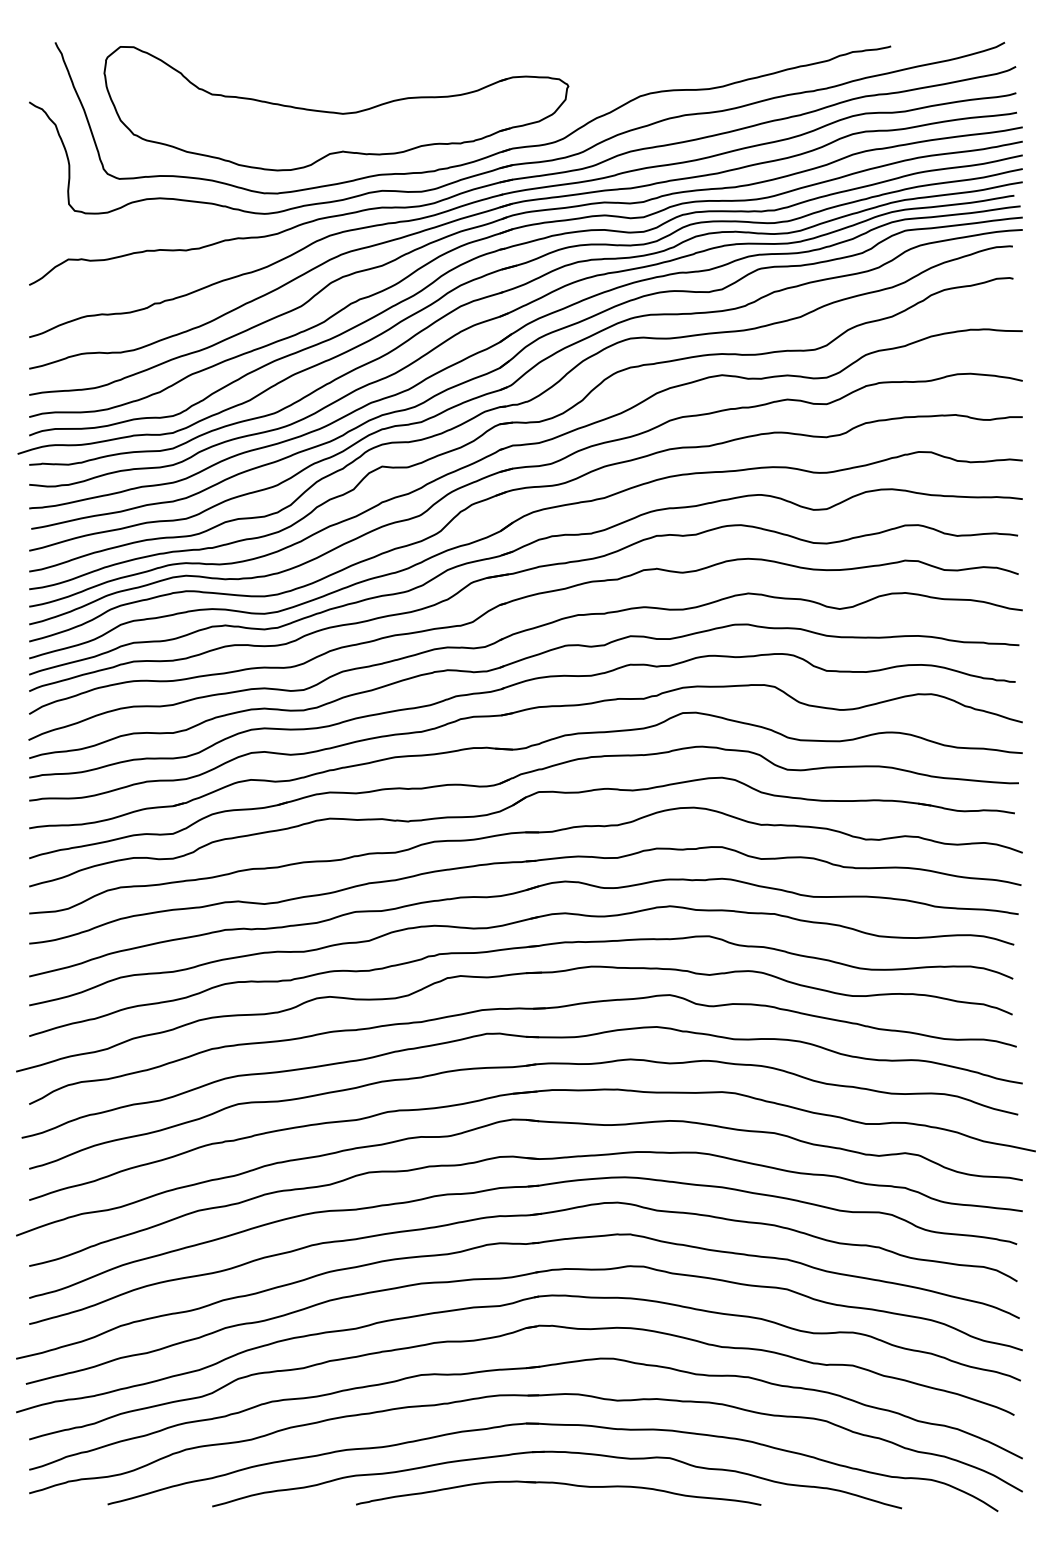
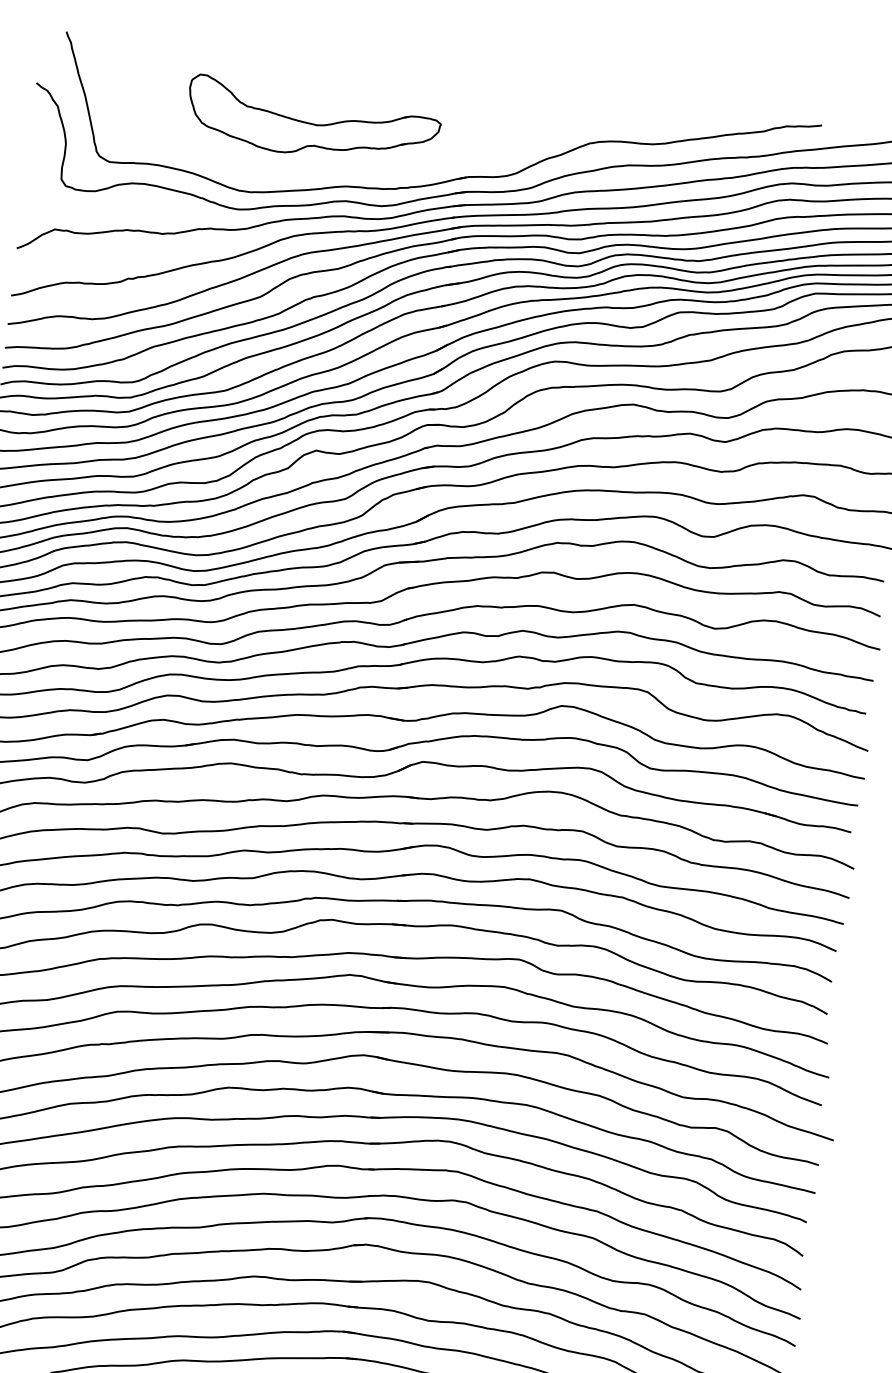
part: (336, 108) -> (313, 121), size x0.6

